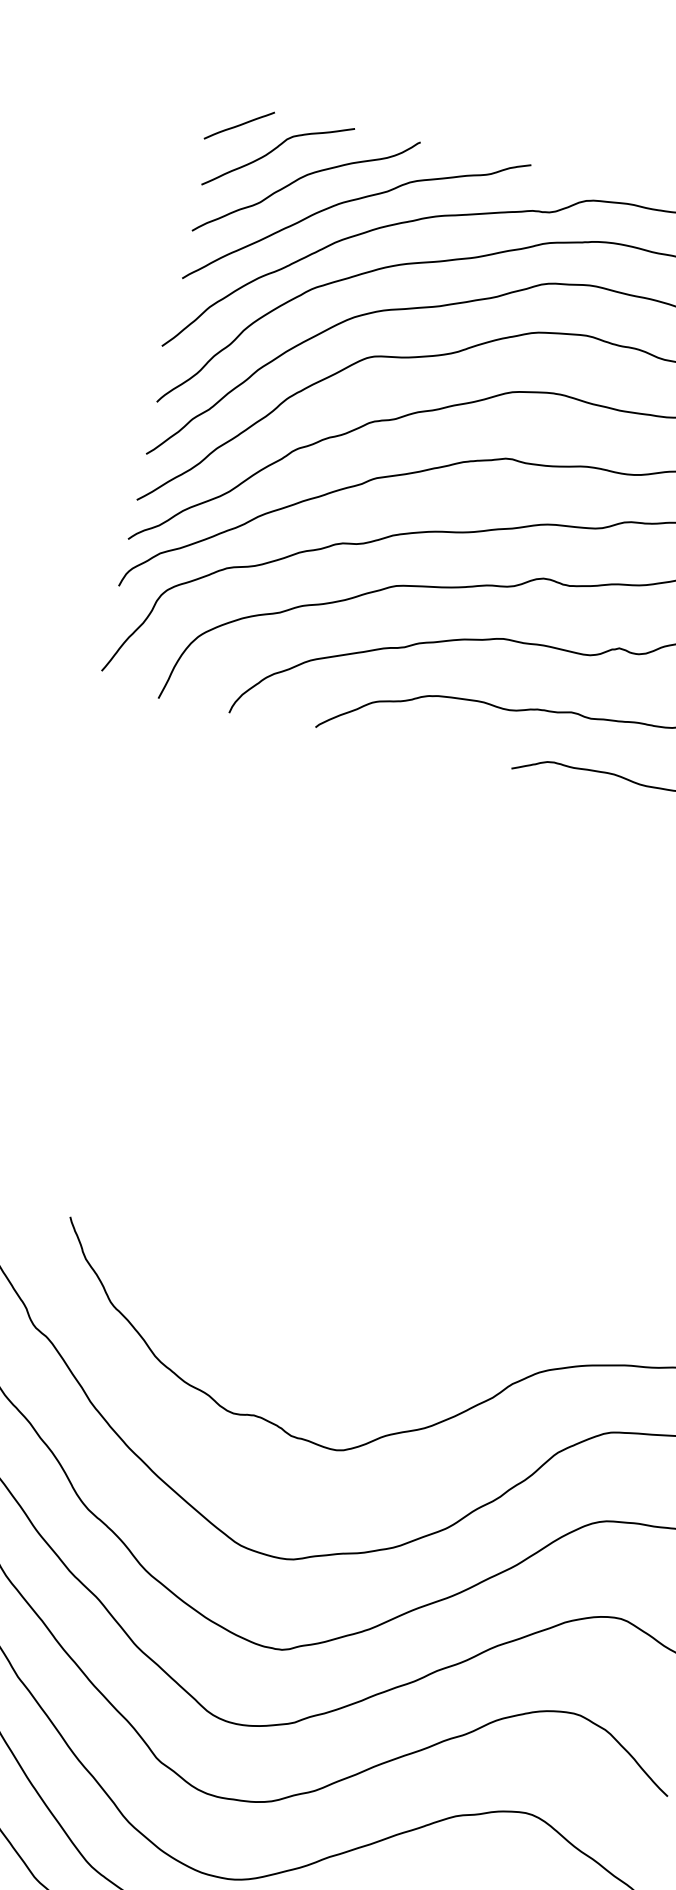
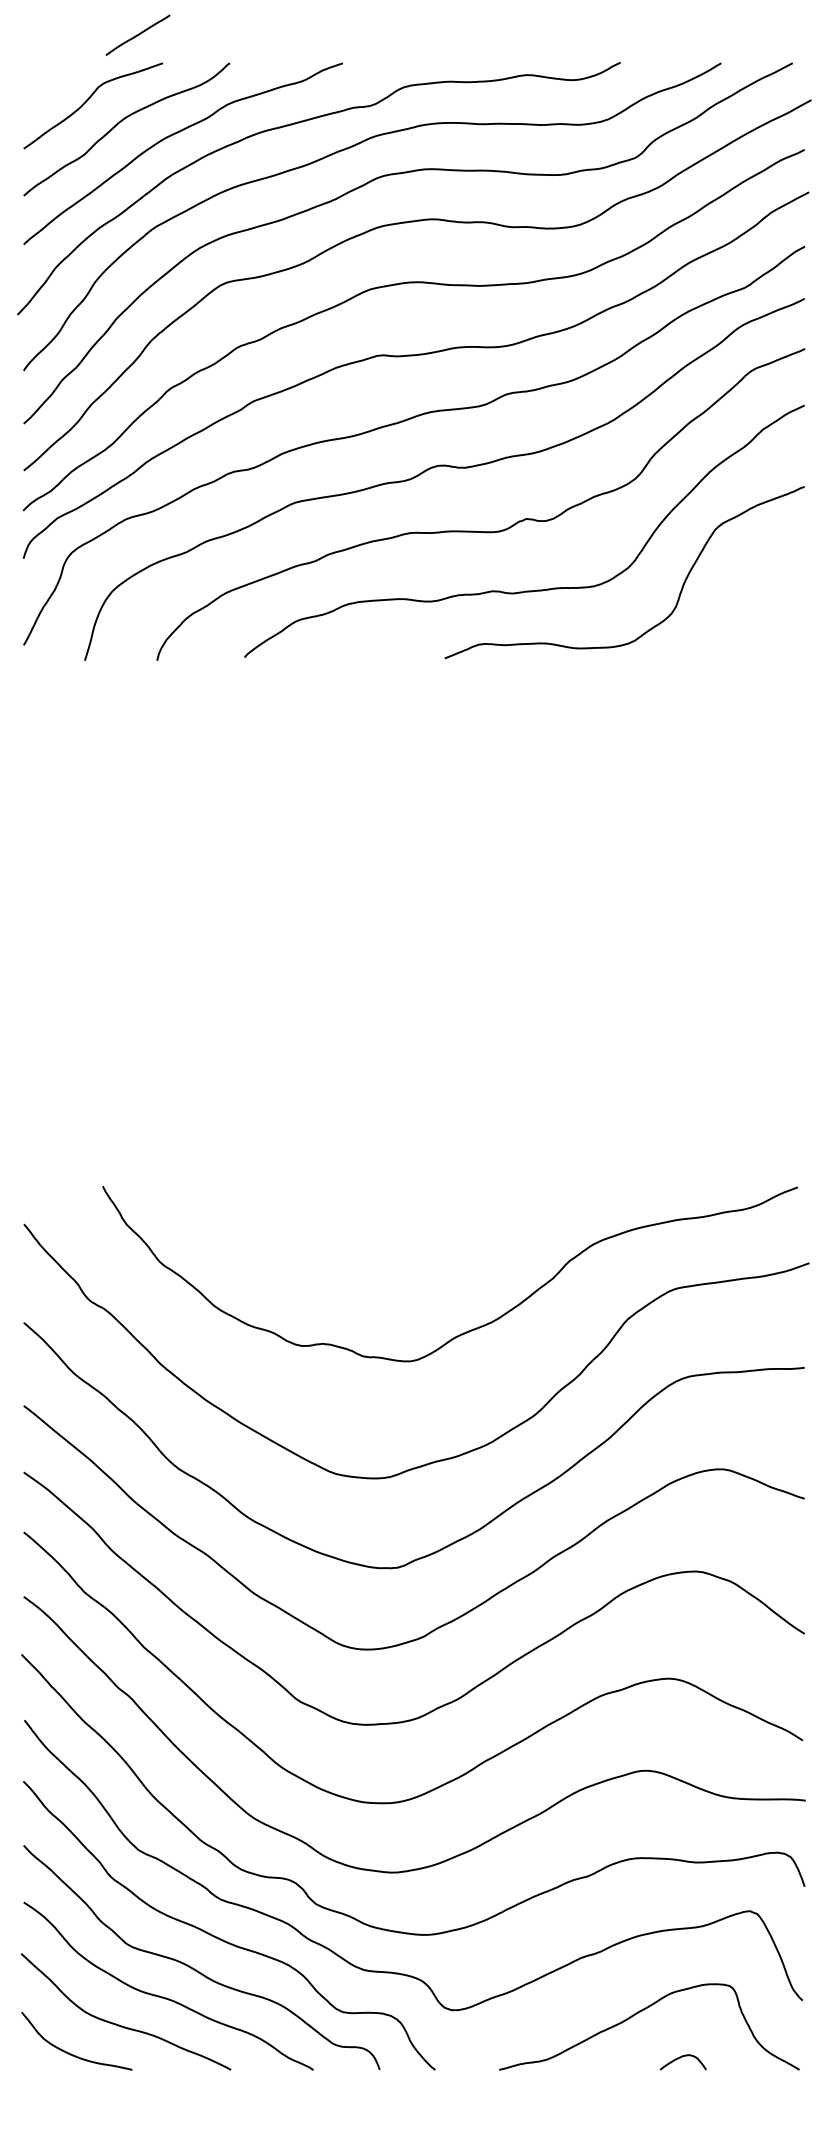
line: (239, 124) -> (137, 34), moved

